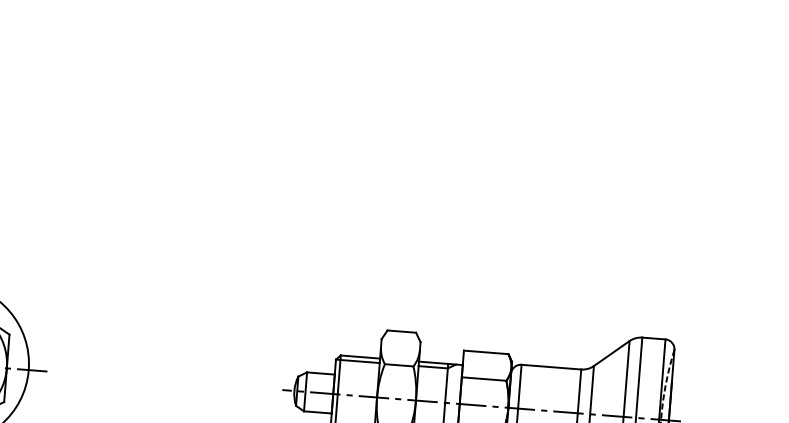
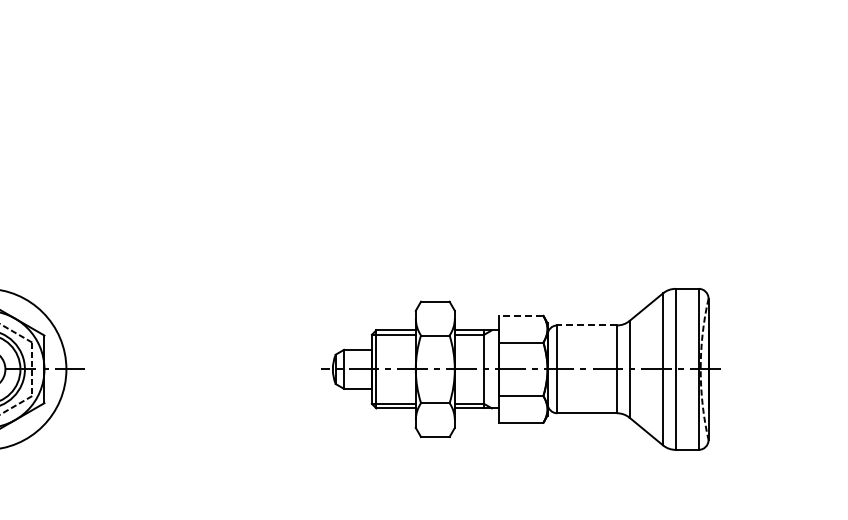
line: (485, 352) -> (520, 315), solid -> dashed
line: (551, 367) -> (587, 325), solid -> dashed

